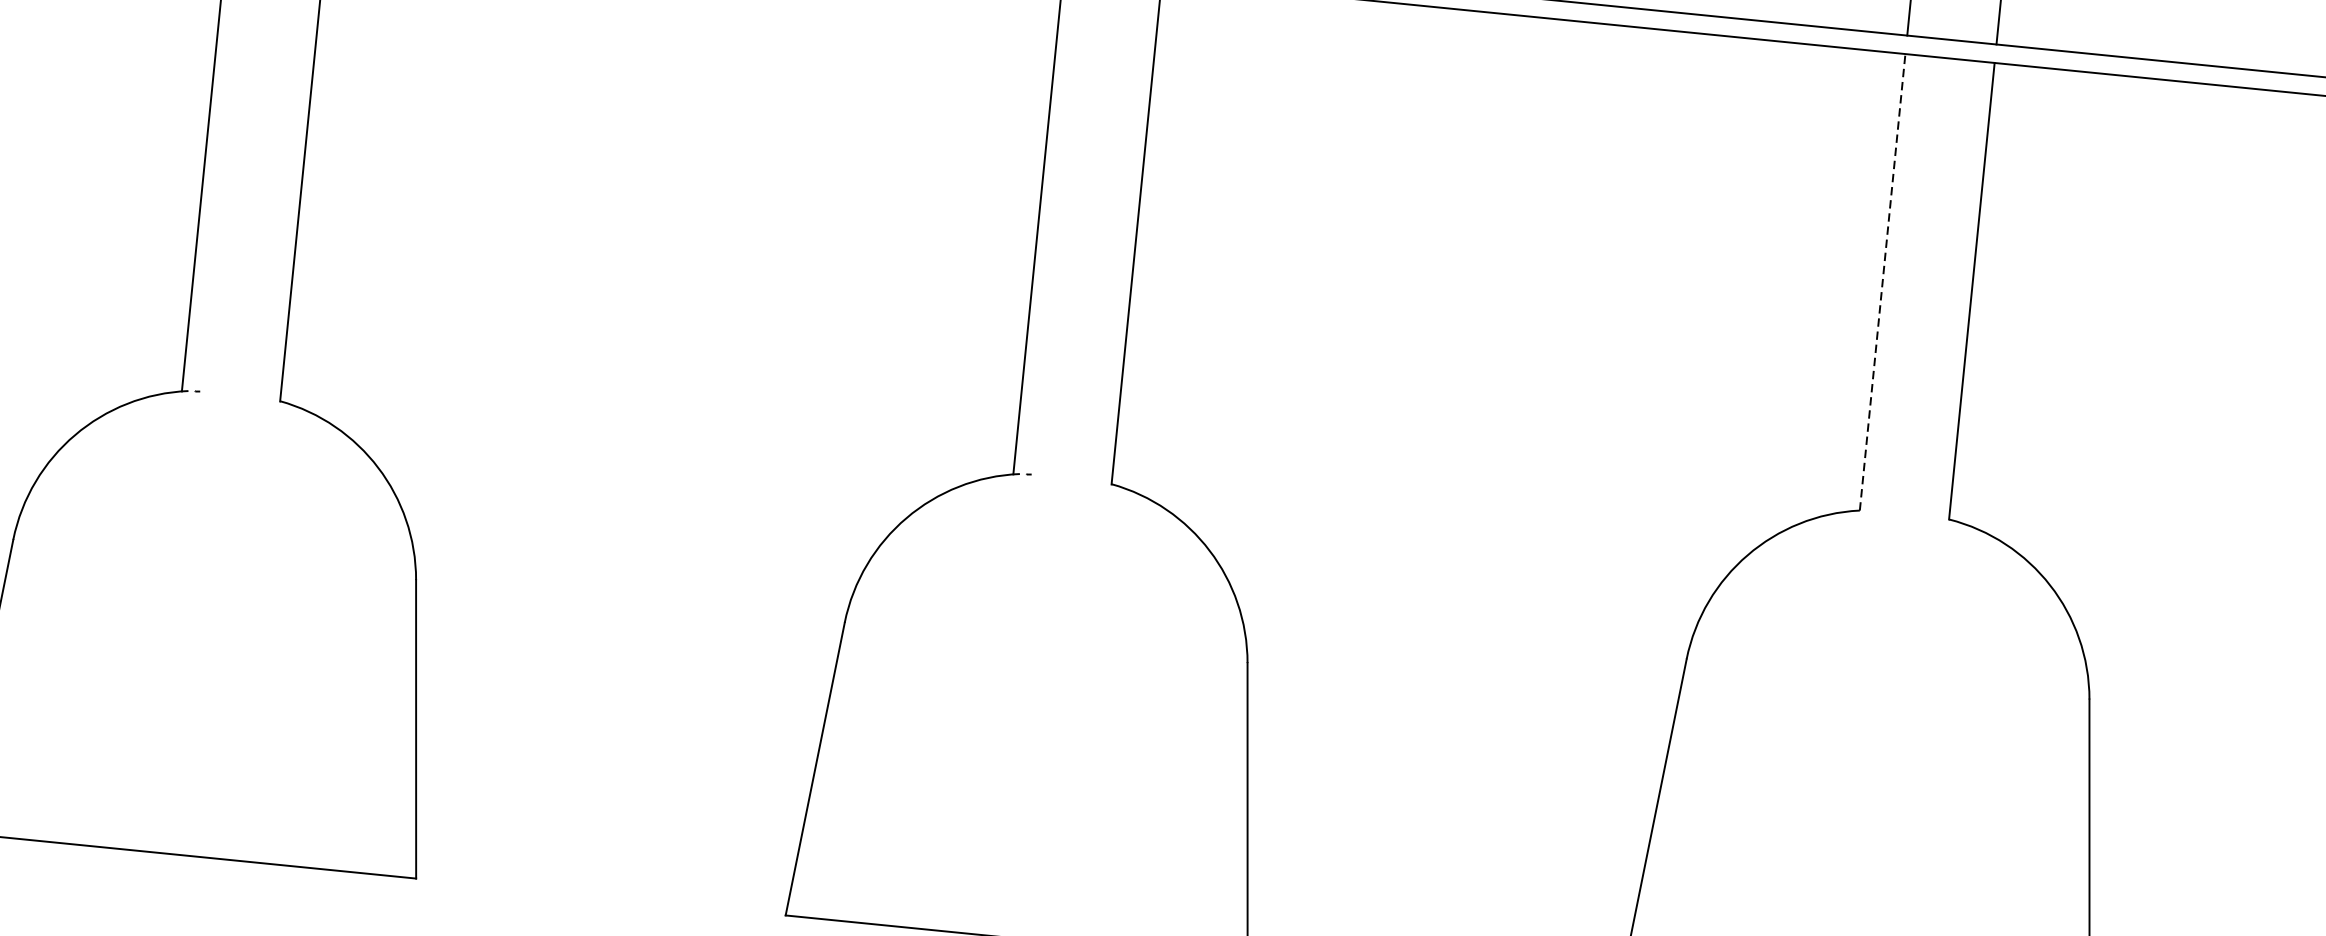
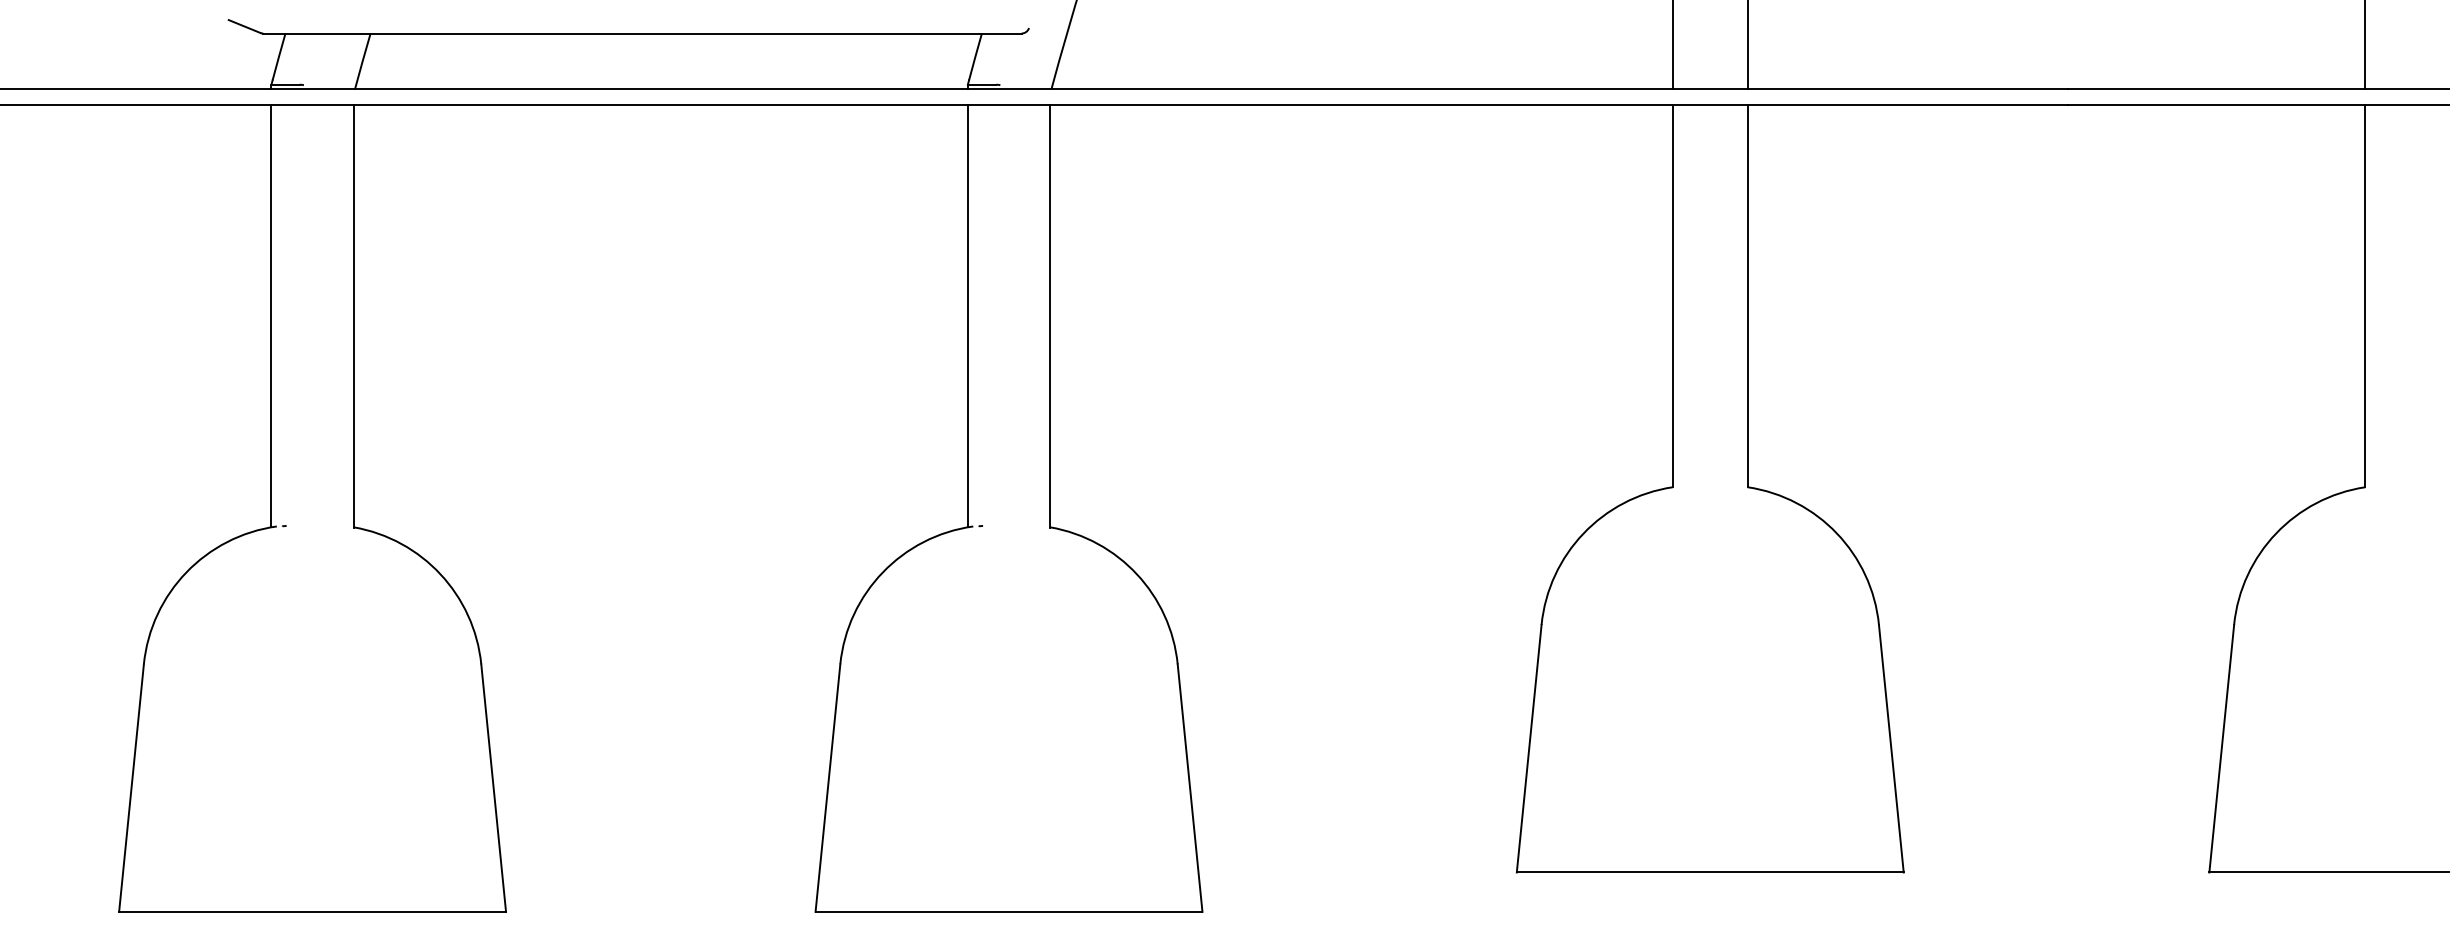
line: (1882, 281) -> (1672, 295), dashed -> solid

